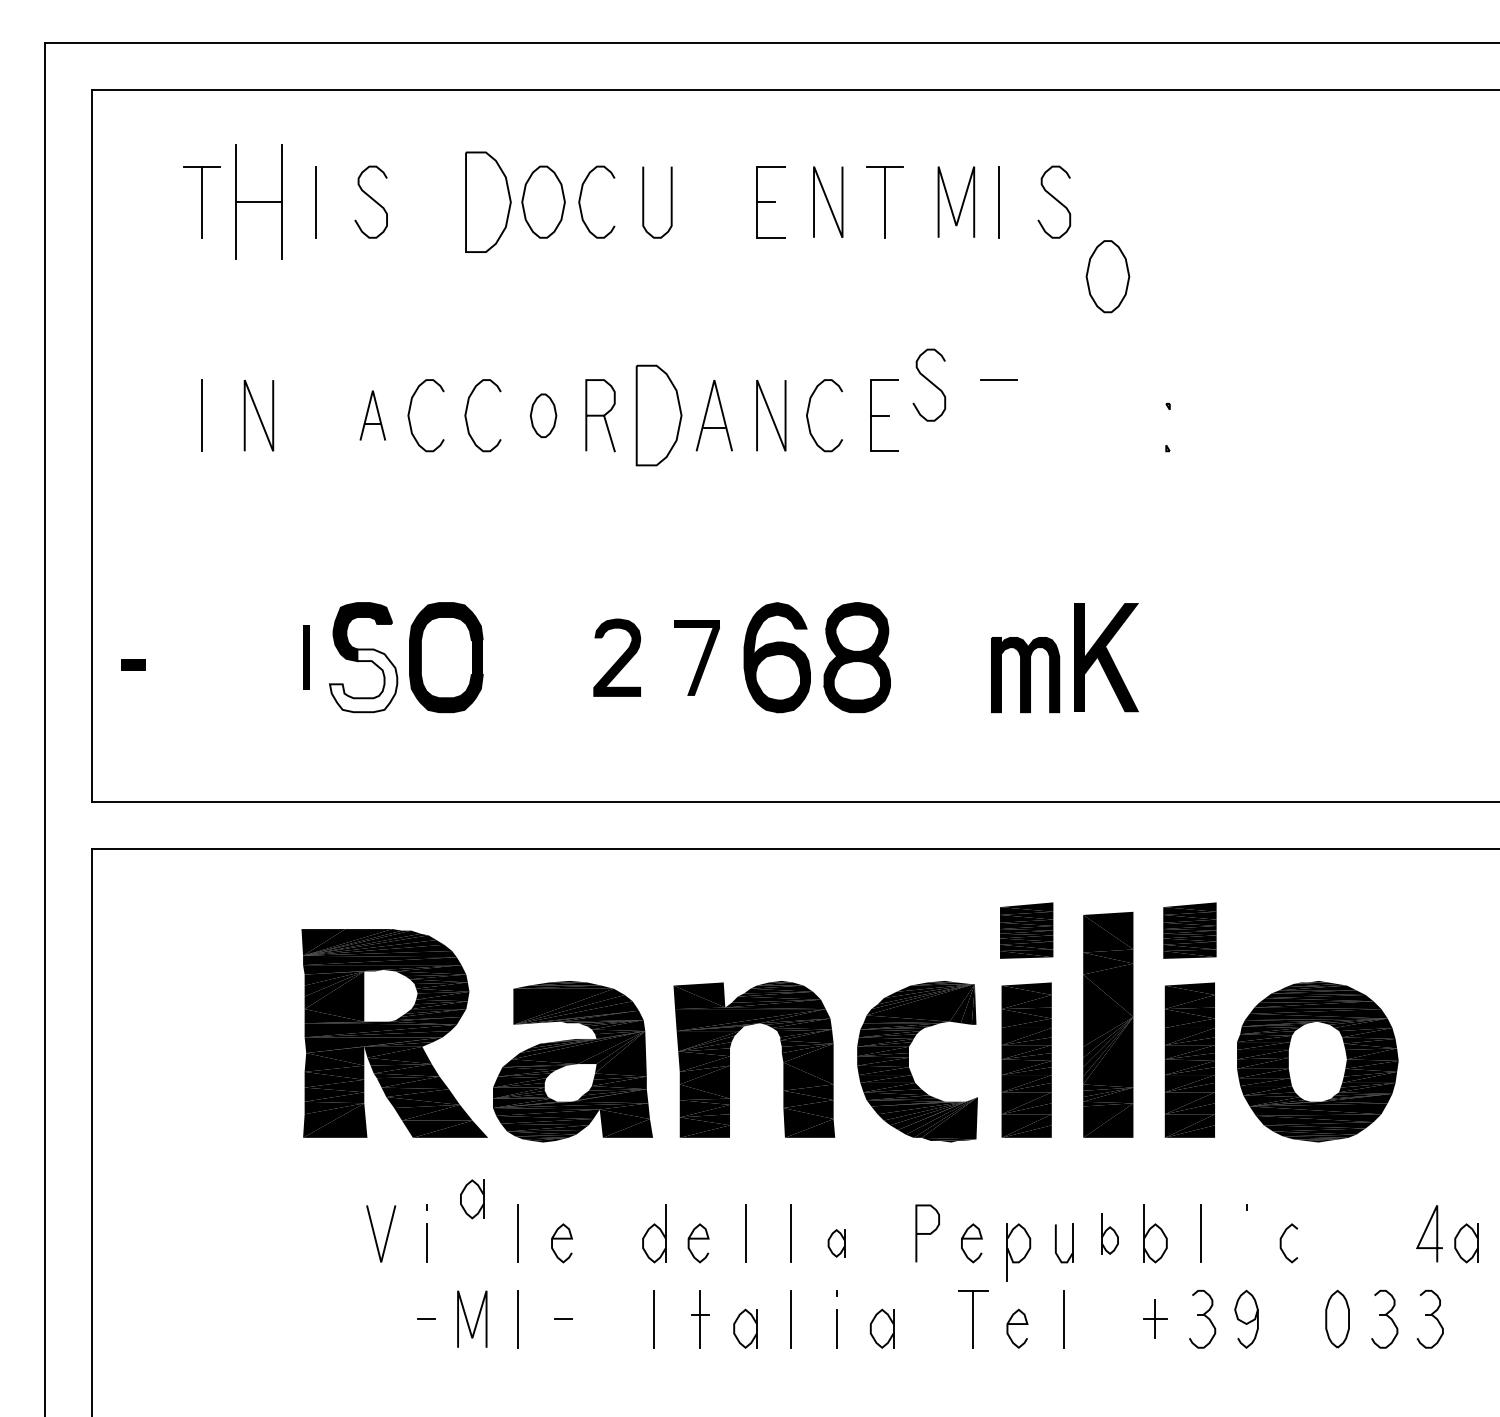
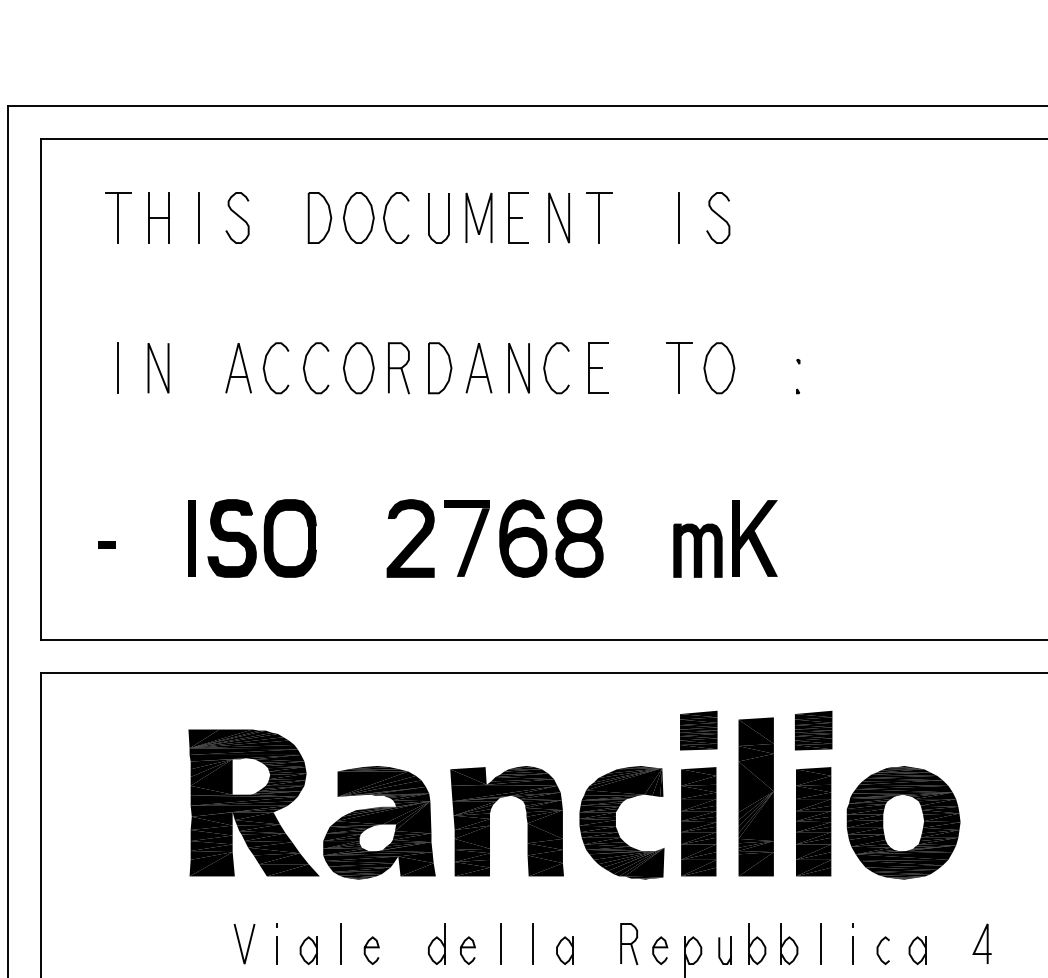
part: (488, 201) -> (320, 217), size x0.71
part: (258, 202) -> (158, 218), size x0.62
line: (961, 204) -> (482, 219), moved
part: (1107, 276) -> (719, 368), moved
curve: (930, 383) -> (631, 345), removed
part: (372, 415) -> (238, 368), size x1.43
part: (543, 415) -> (358, 368), size x1.67
part: (659, 415) -> (440, 368), size x0.71
line: (999, 415) -> (679, 368), added
part: (306, 657) -> (191, 538), size x1.67
part: (616, 657) -> (410, 538), size x1.43
part: (697, 657) -> (467, 538), size x1.43
part: (133, 664) -> (107, 544), moved
fill: (363, 680) -> (232, 554), added
part: (472, 1199) -> (308, 950), moved
part: (1110, 1233) -> (757, 943), size x1.43
part: (836, 1243) -> (564, 950), size x1.43
line: (1246, 1243) -> (853, 950), added
part: (1466, 1243) -> (917, 950), moved
line: (934, 1247) -> (633, 953), added

